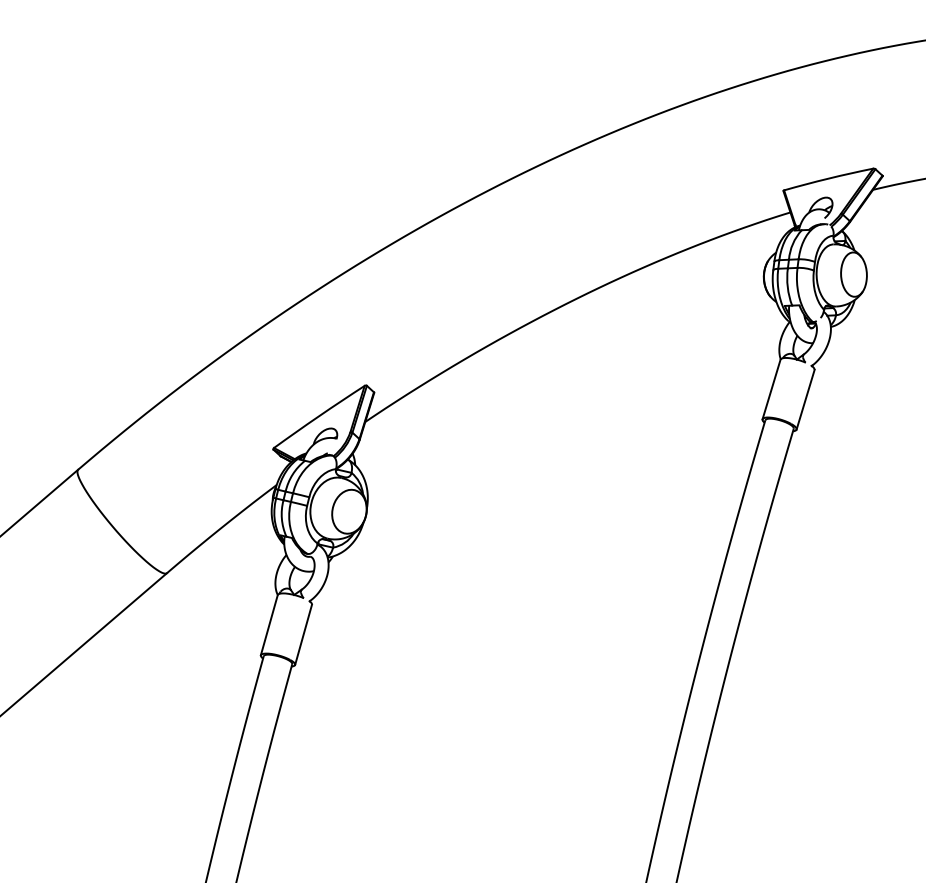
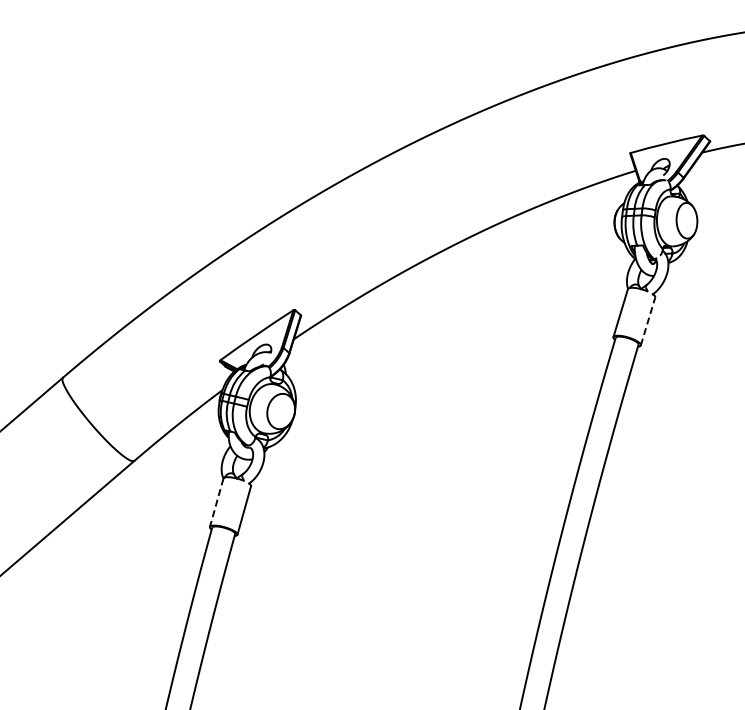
line: (806, 399) -> (648, 321), solid -> dashed
line: (269, 626) -> (216, 503), solid -> dashed

